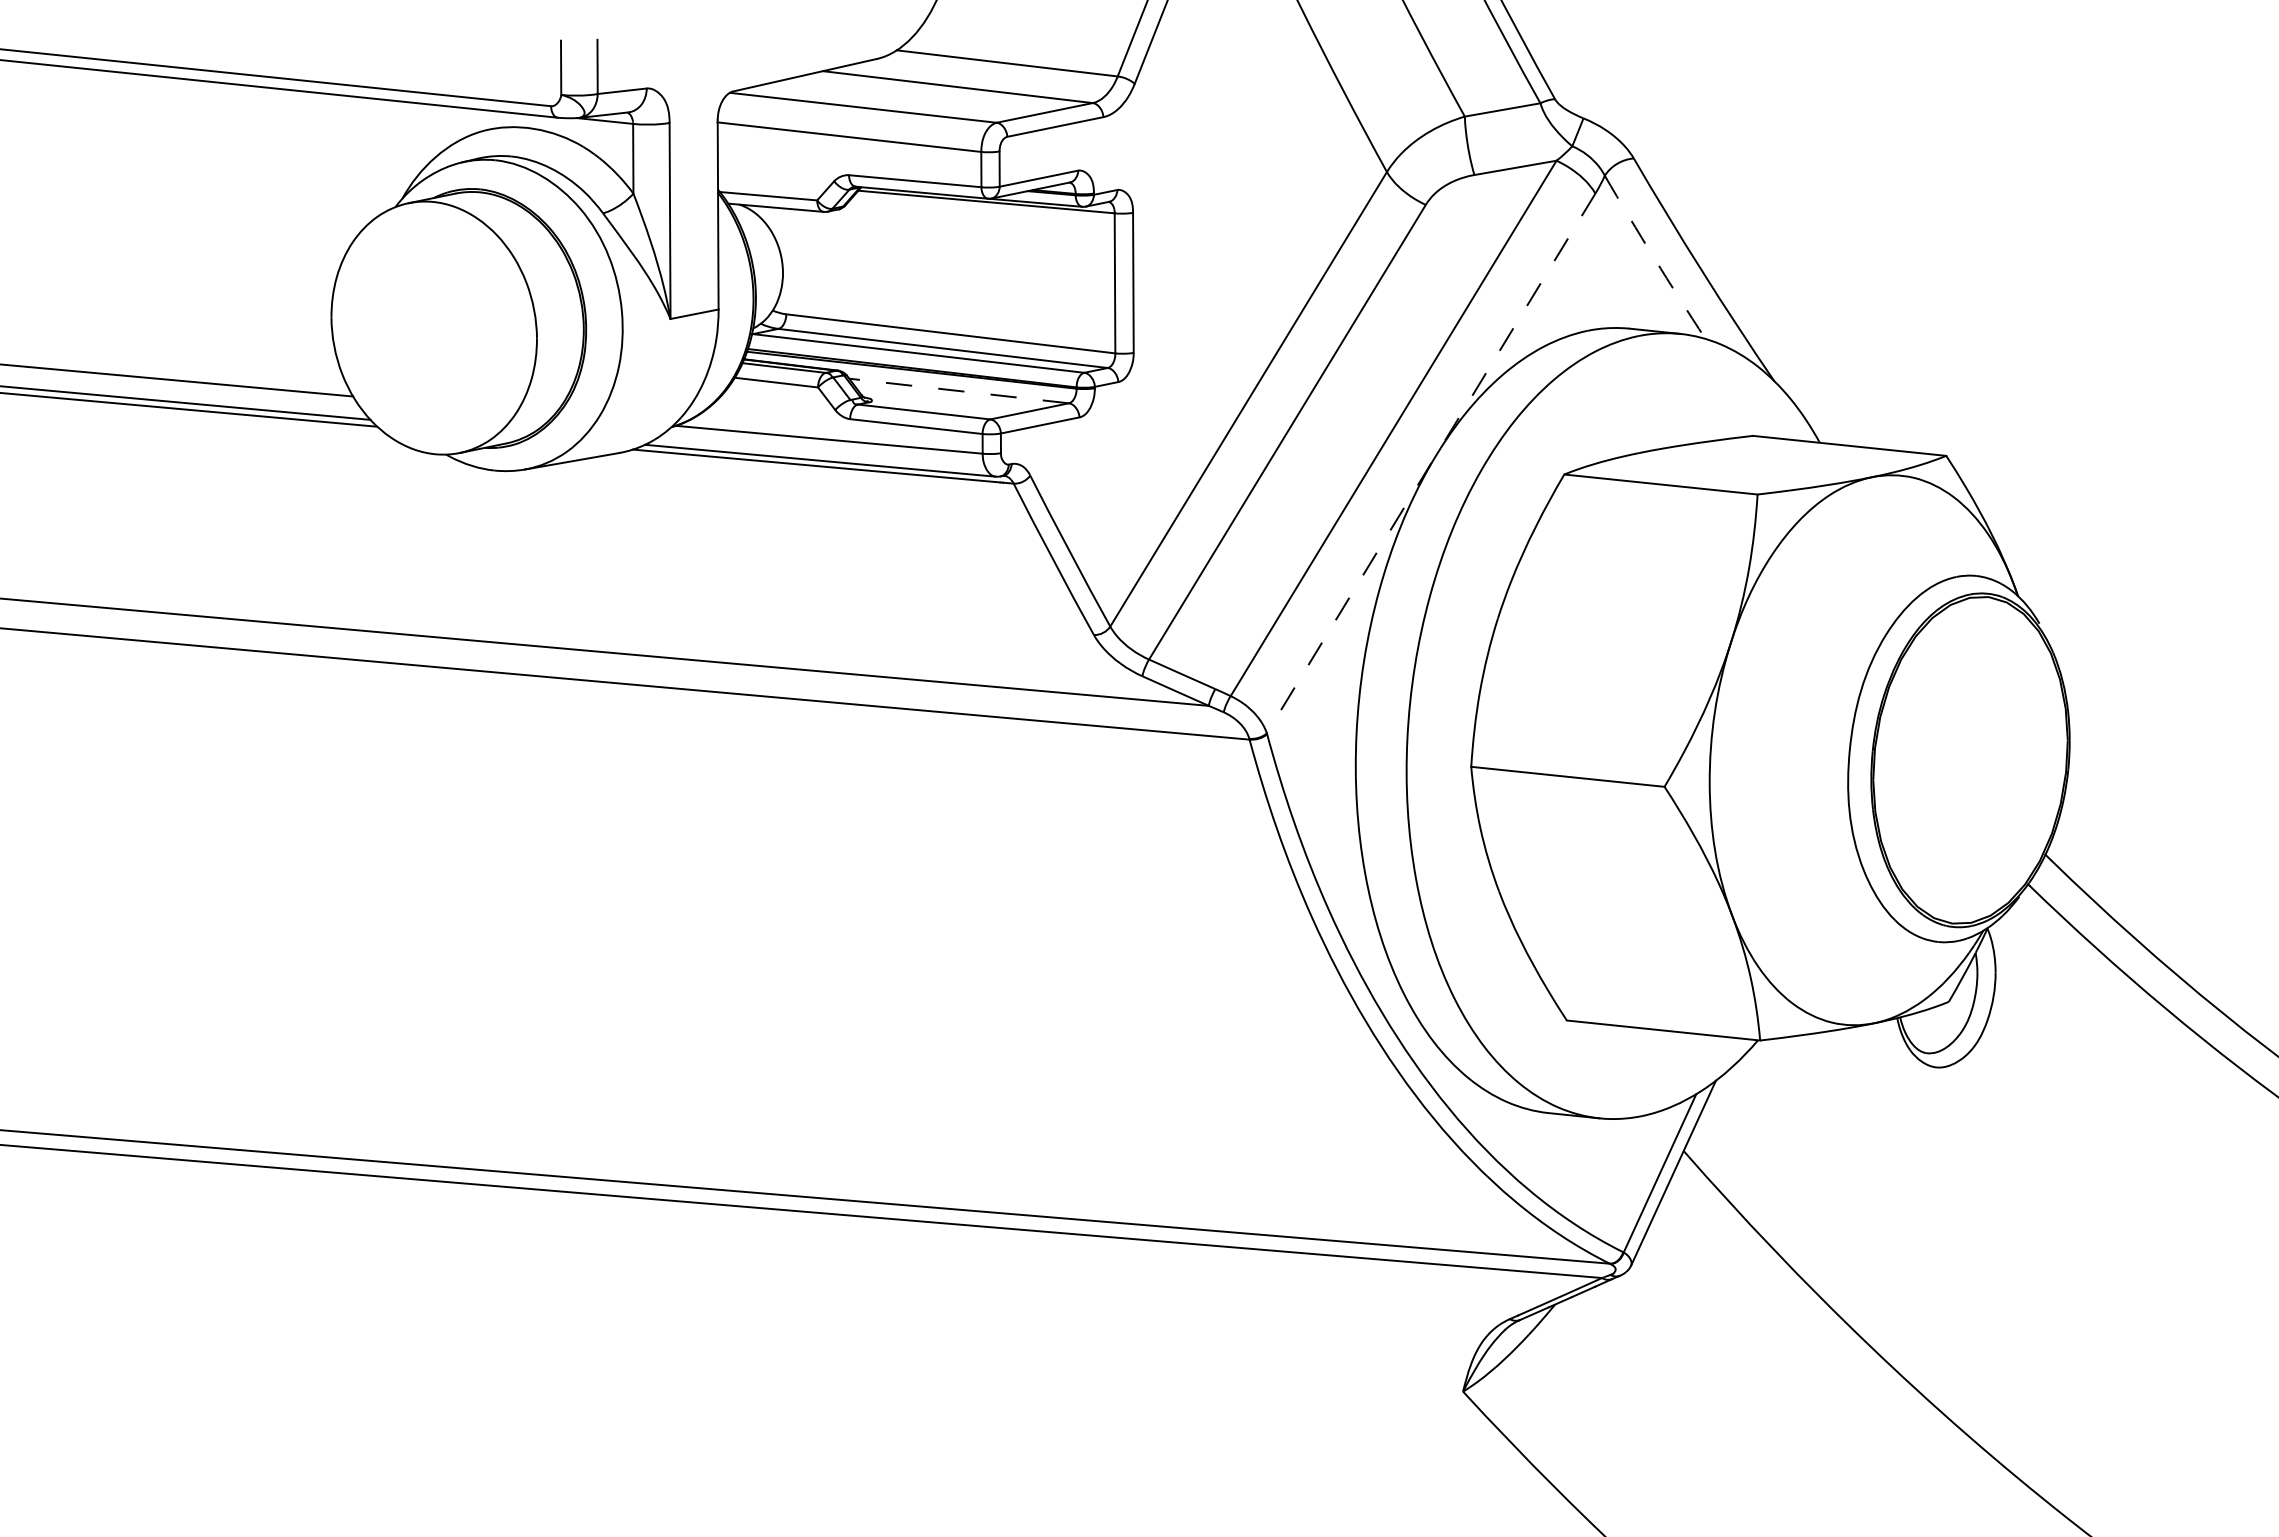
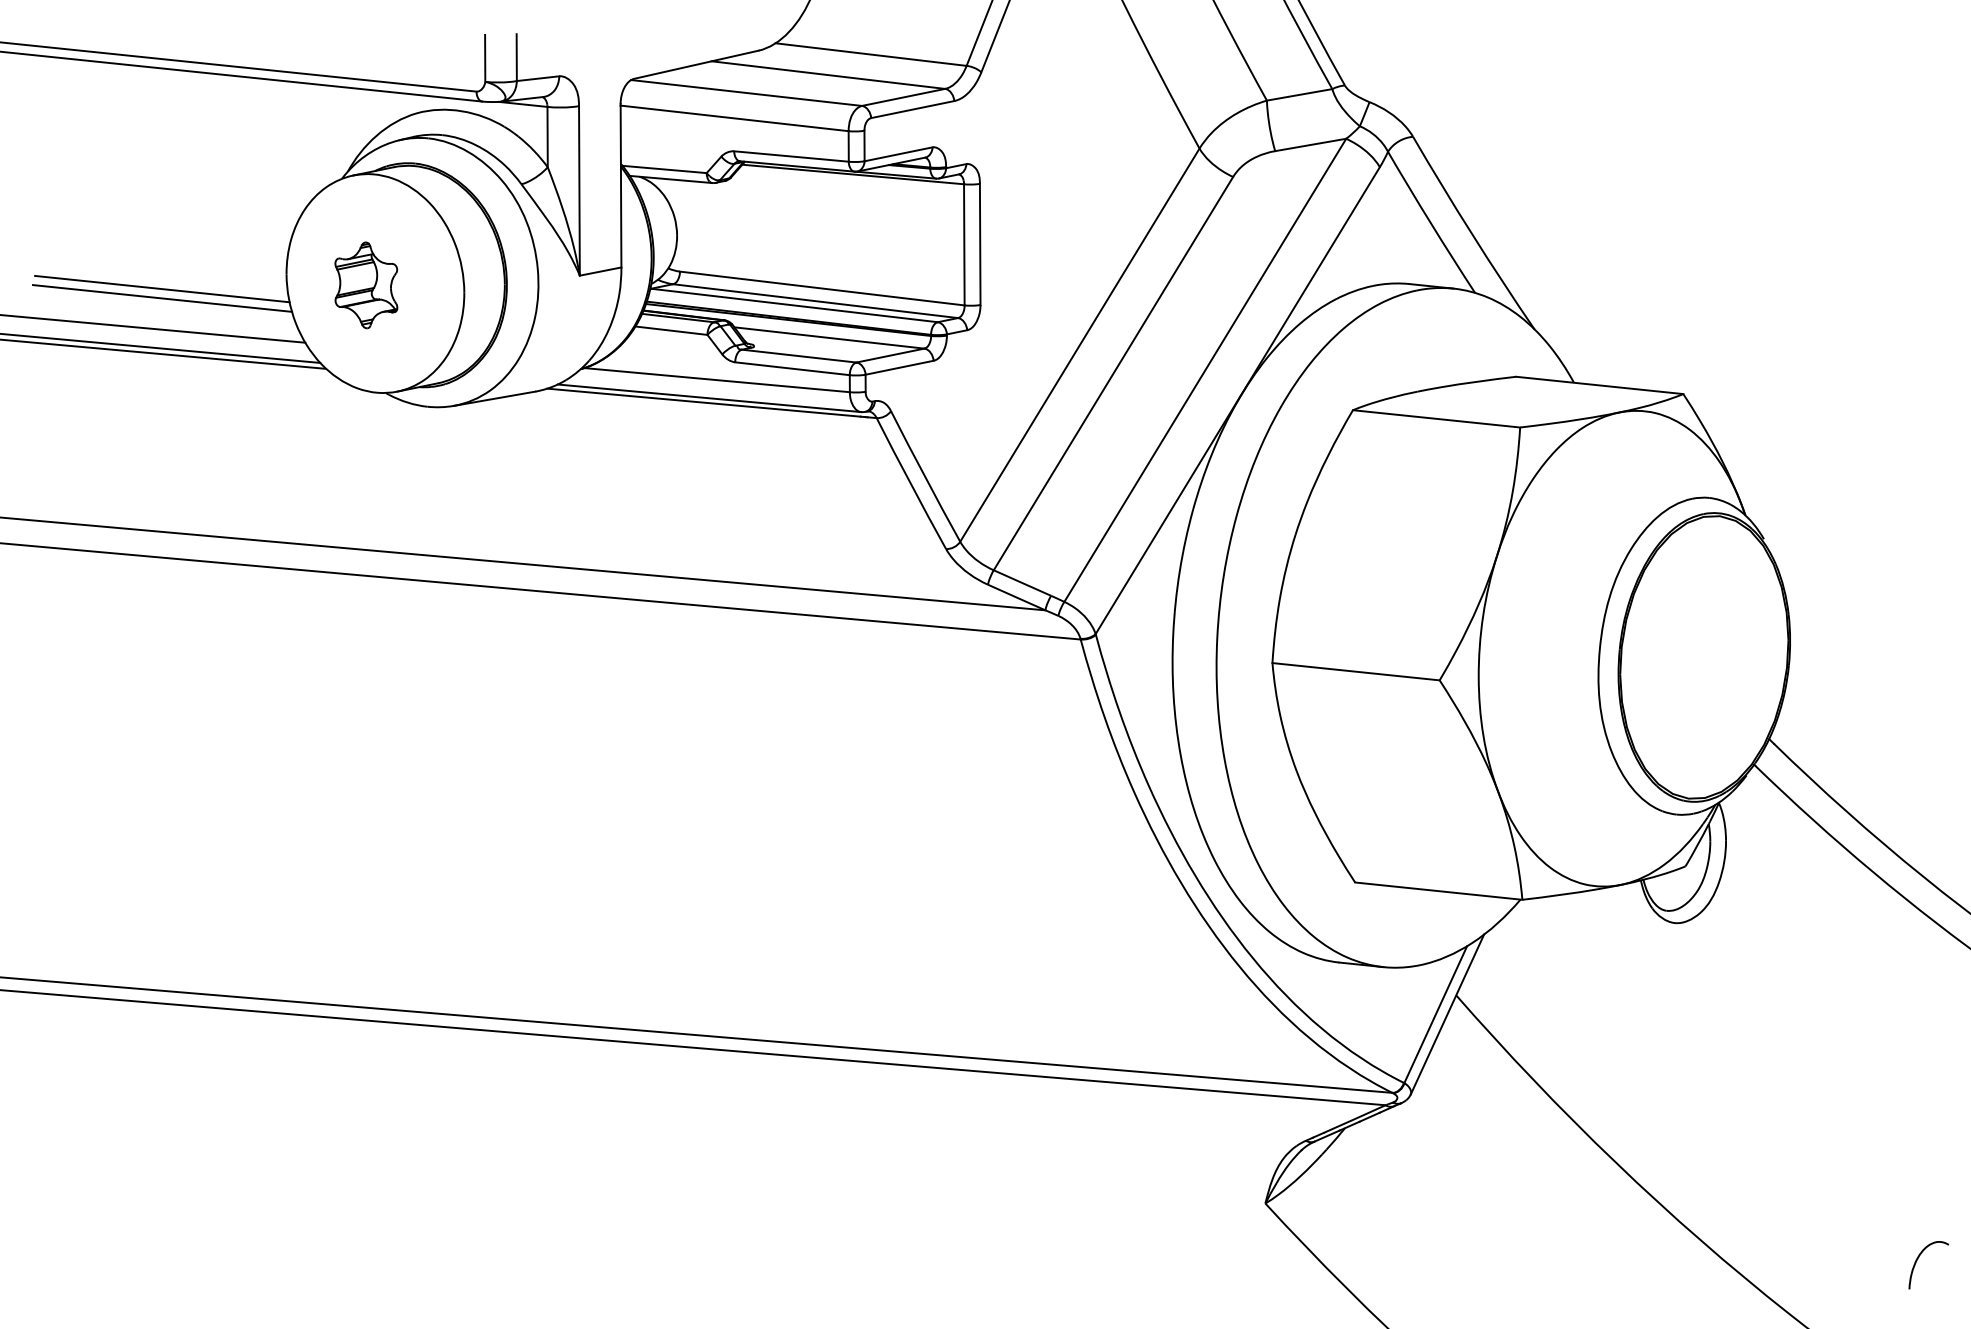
arc: (1654, 258) -> (1430, 223), dashed -> solid
part: (423, 329) -> (366, 284), added
line: (187, 334) -> (162, 289), added
line: (187, 344) -> (162, 297), added
line: (959, 391) -> (829, 338), dashed -> solid
line: (1431, 463) -> (1238, 400), dashed -> solid
part: (2217, 1456) -> (1917, 1259), added

